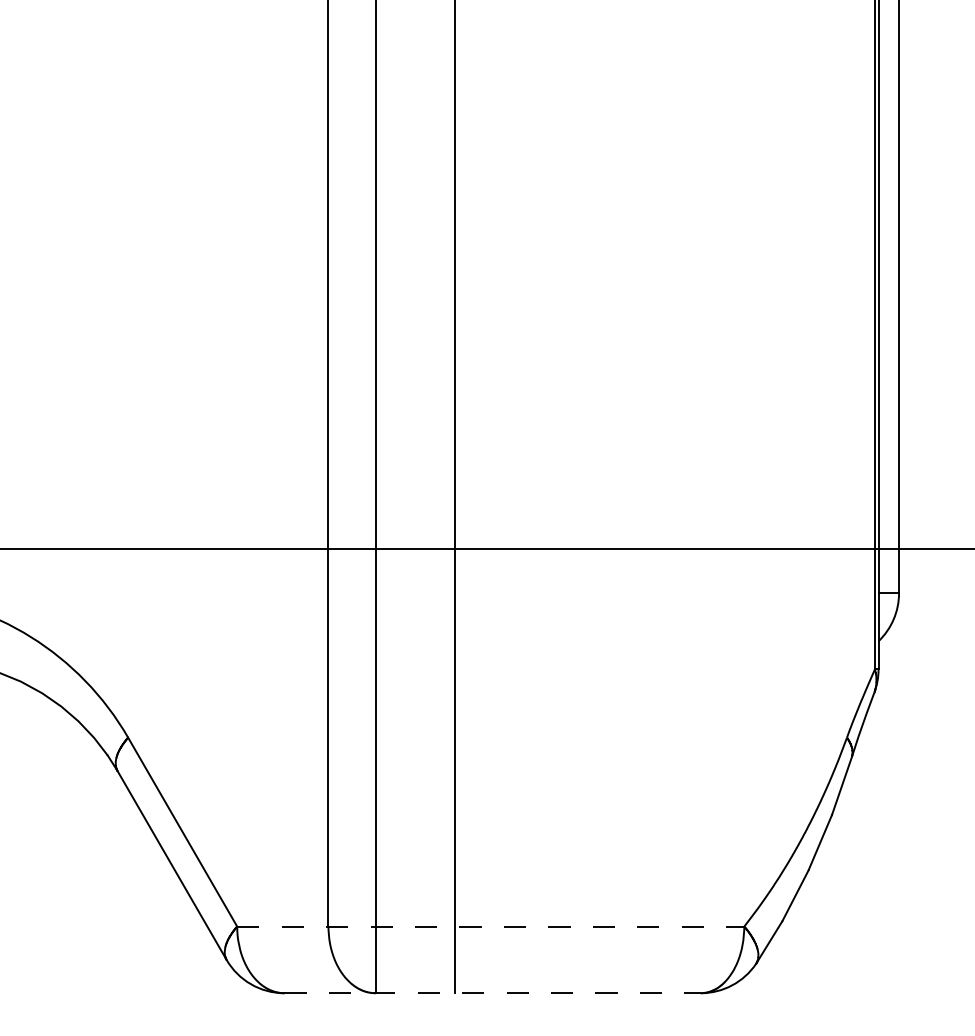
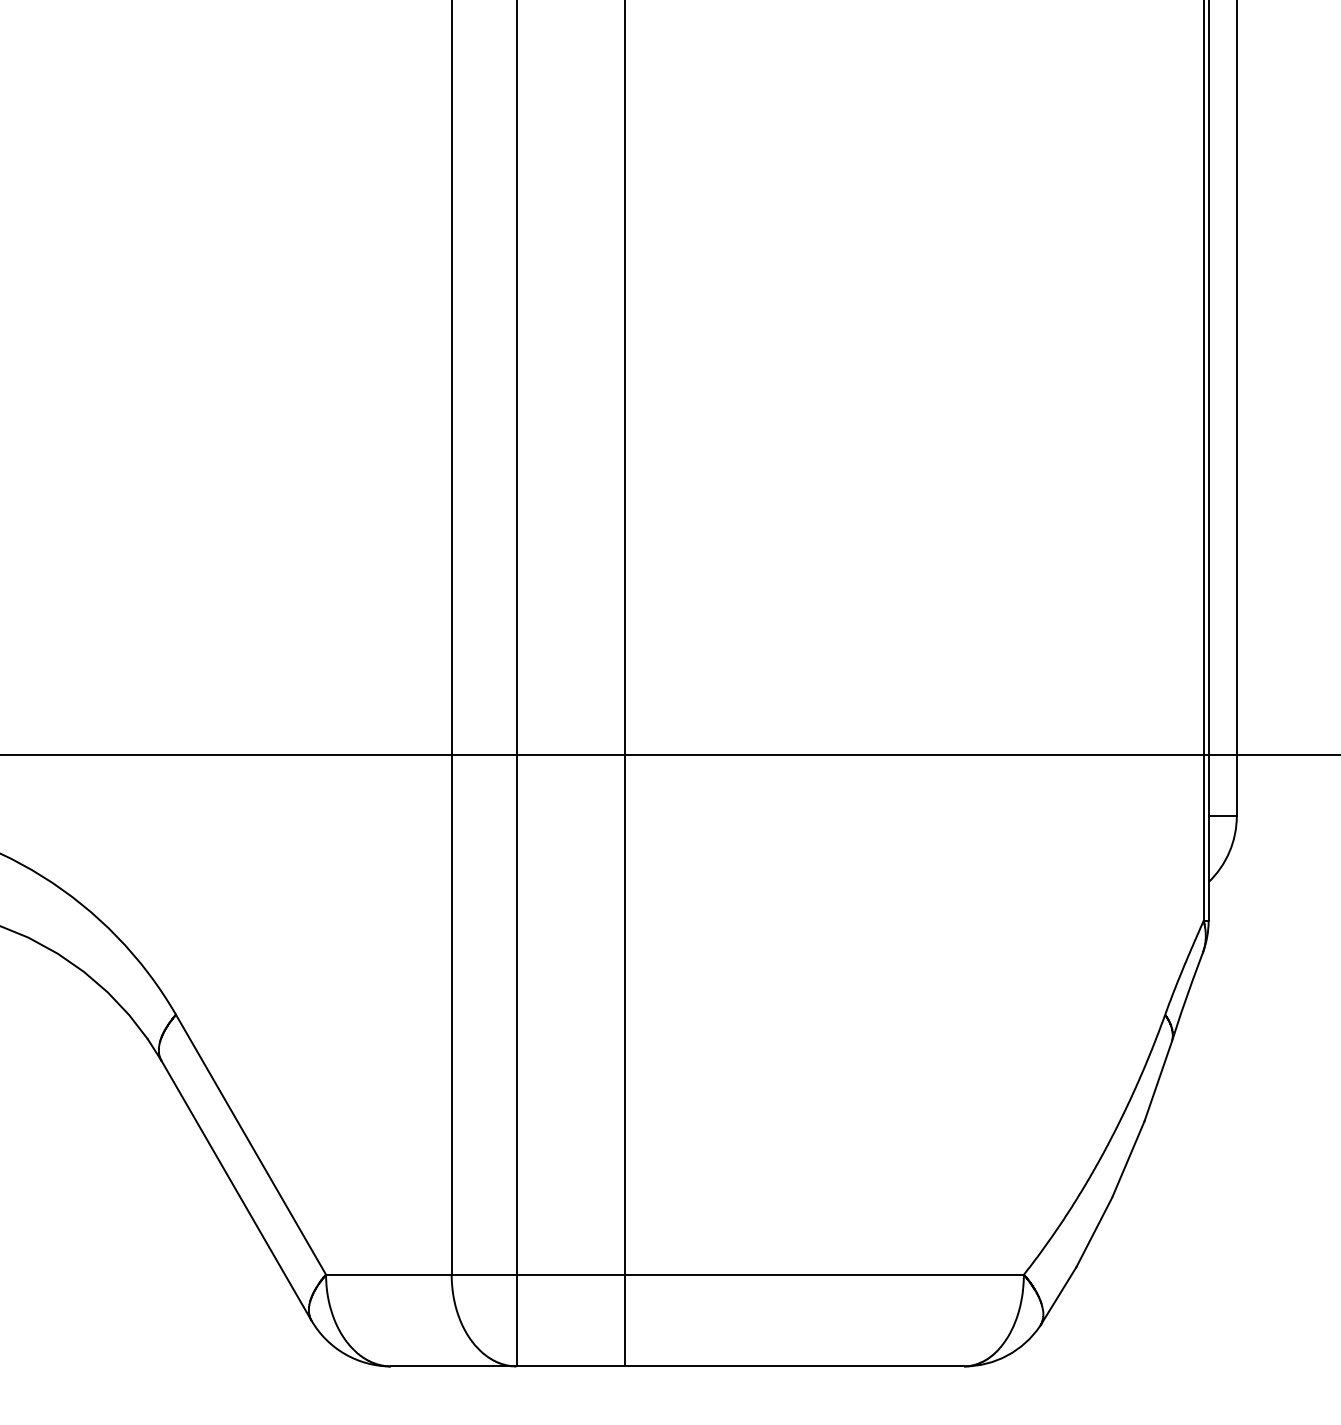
line: (490, 926) -> (674, 1274), dashed -> solid
line: (492, 993) -> (677, 1366), dashed -> solid

